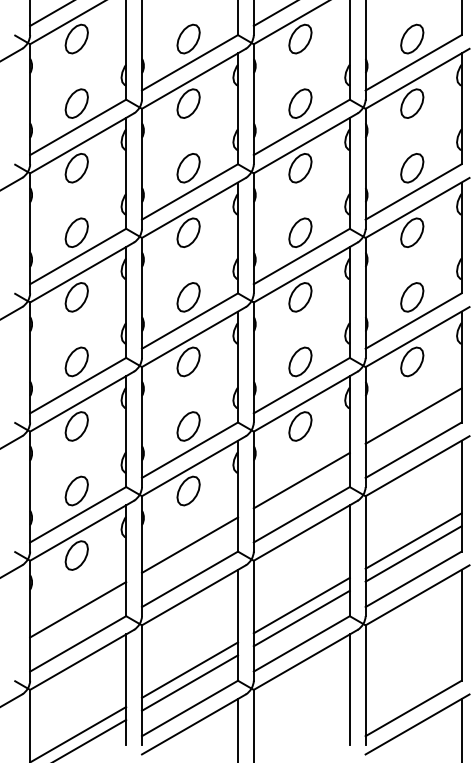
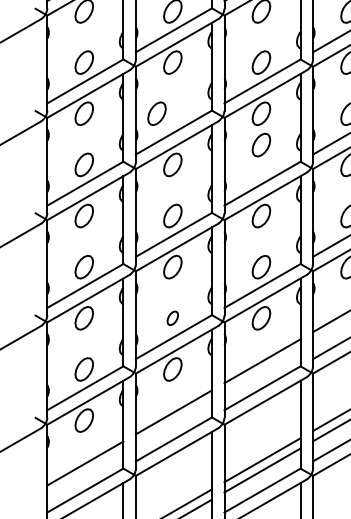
part: (188, 168) -> (156, 113), moved
part: (300, 232) -> (261, 144), moved
part: (188, 426) -> (172, 318), size x0.6

